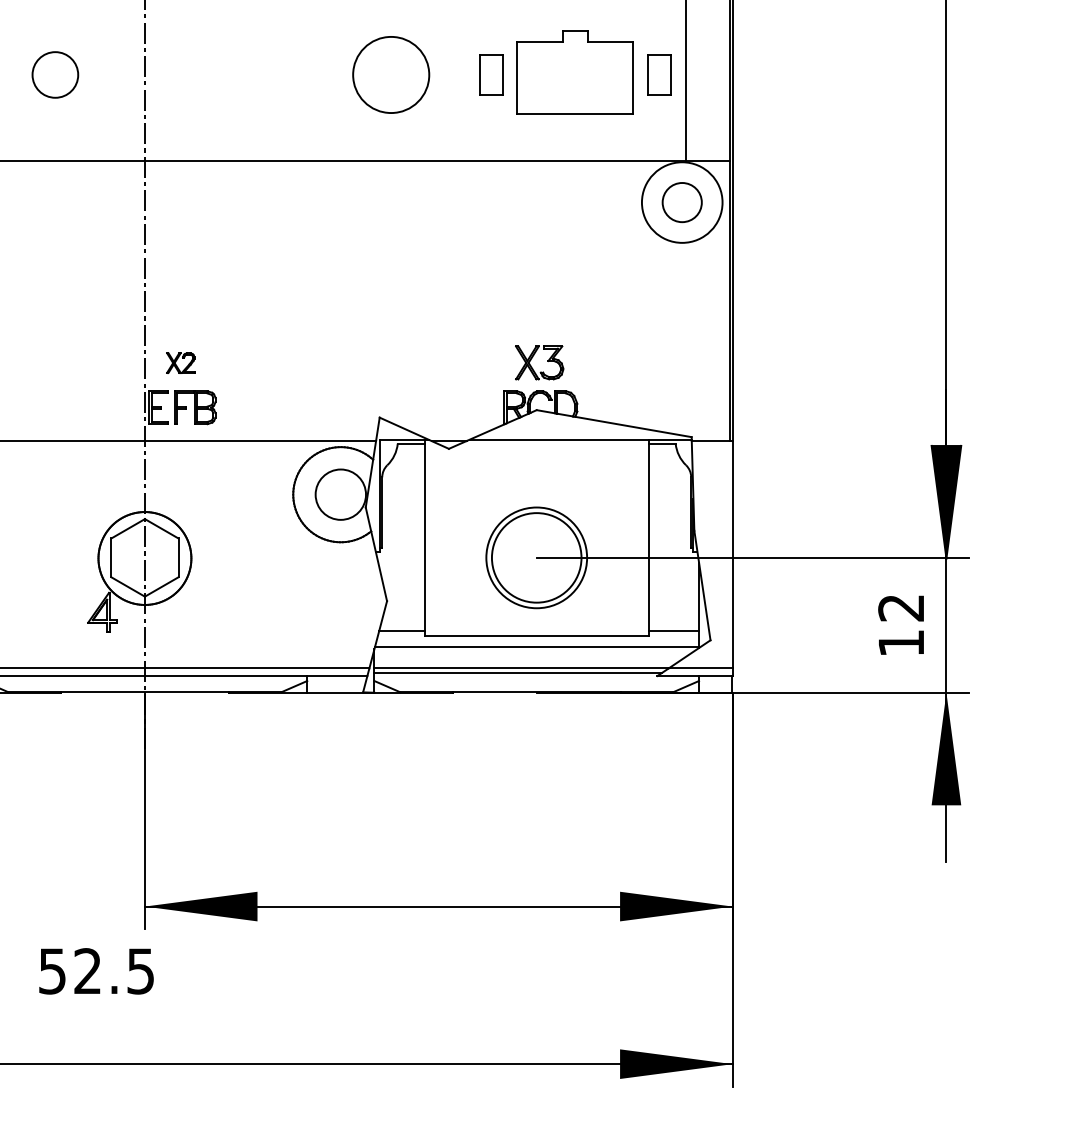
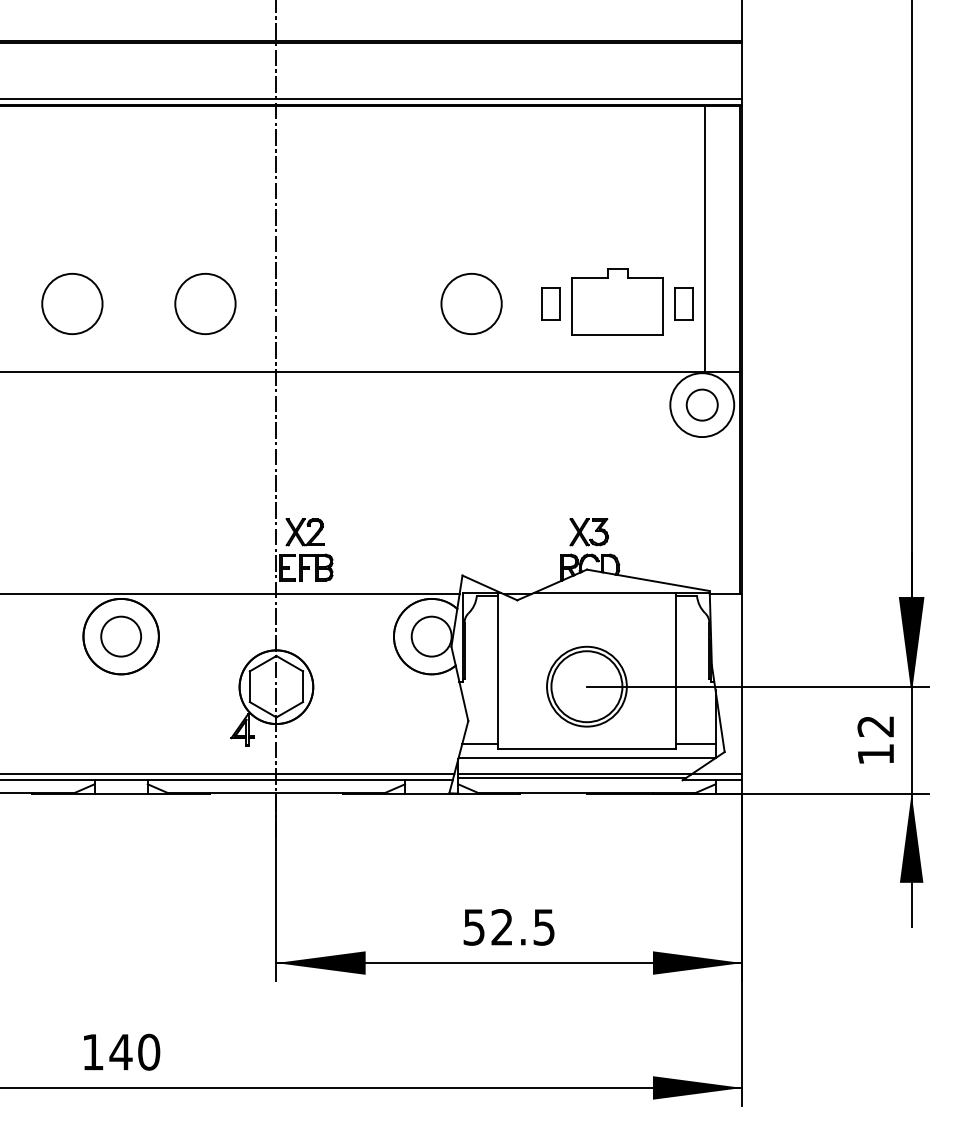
circle: (55, 74) -> (205, 303), size x1.67
part: (180, 363) -> (304, 532), size x1.67
text: (95, 971) -> (508, 927), moved

